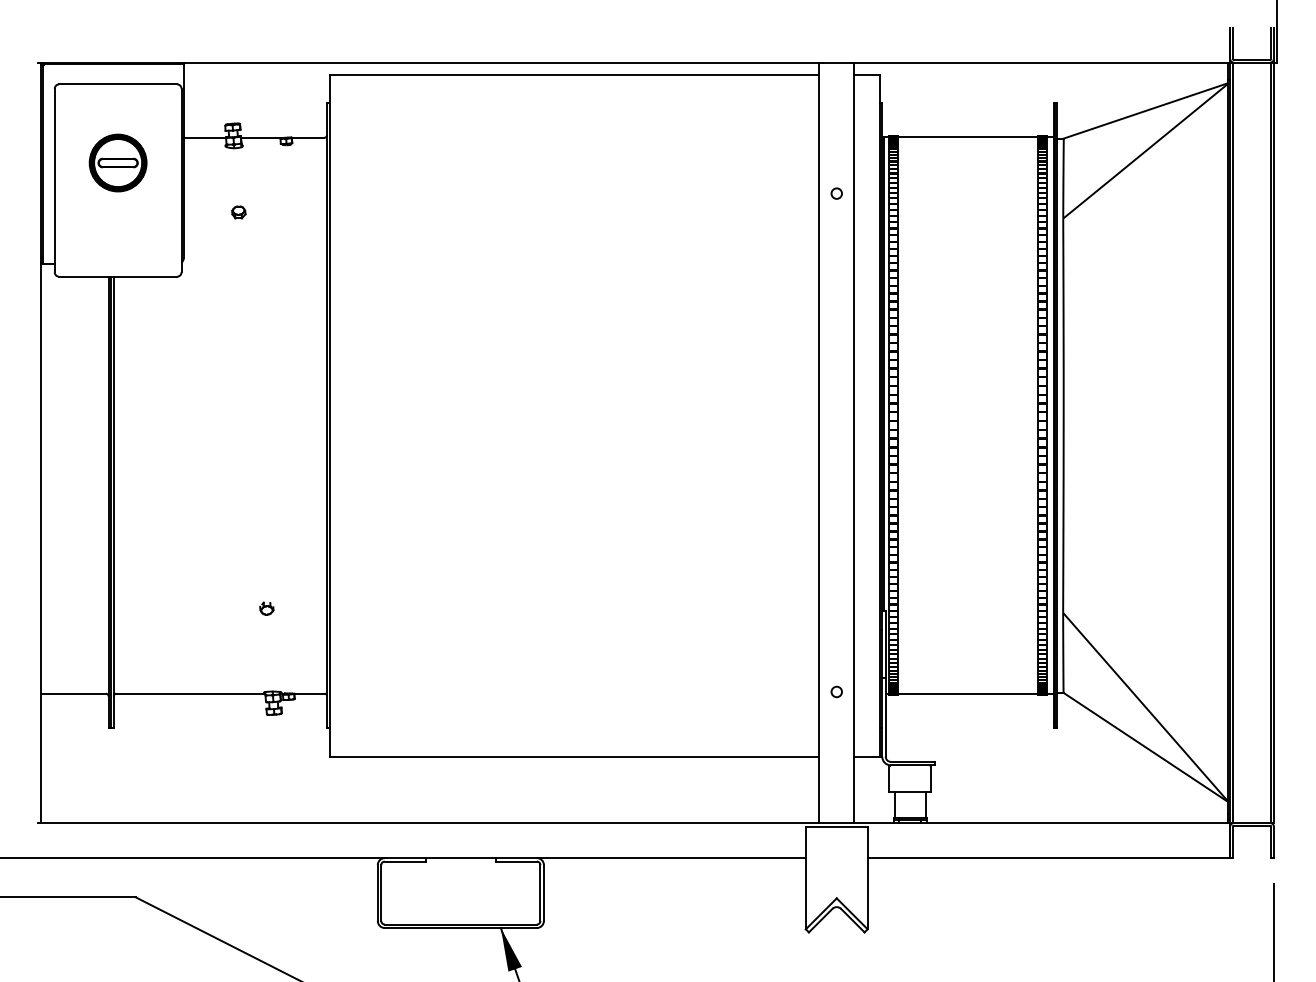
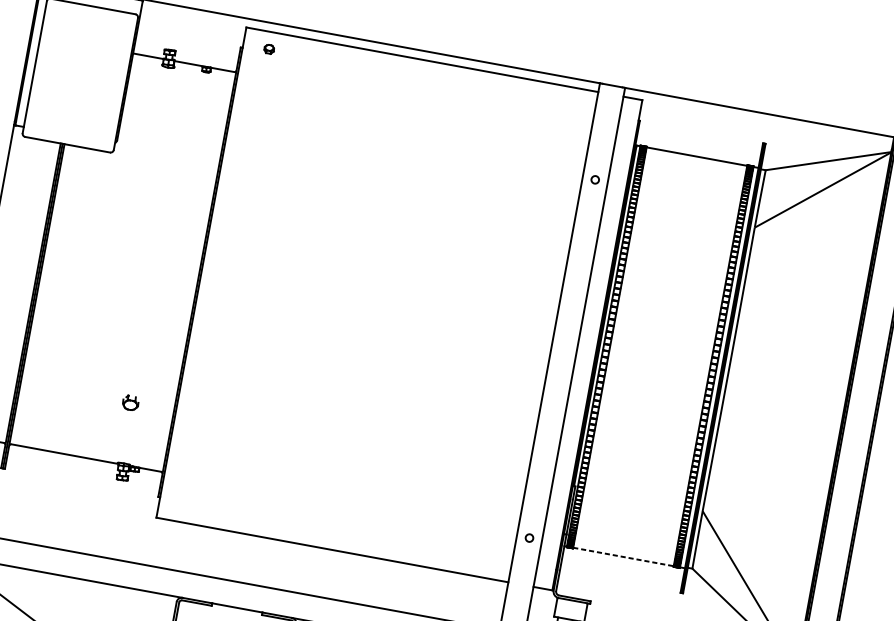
part: (117, 162) -> (82, 62), removed
part: (238, 212) -> (269, 49), moved
part: (266, 608) -> (130, 402), size x1.6
line: (967, 694) -> (623, 557), solid -> dashed

